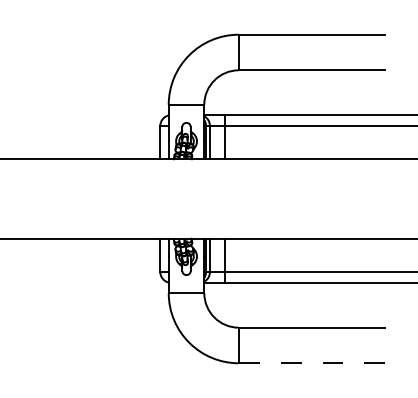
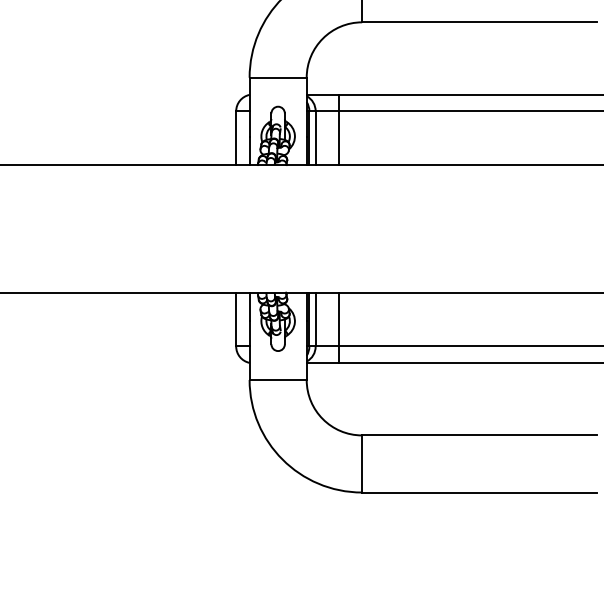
line: (312, 363) -> (480, 492), dashed -> solid

